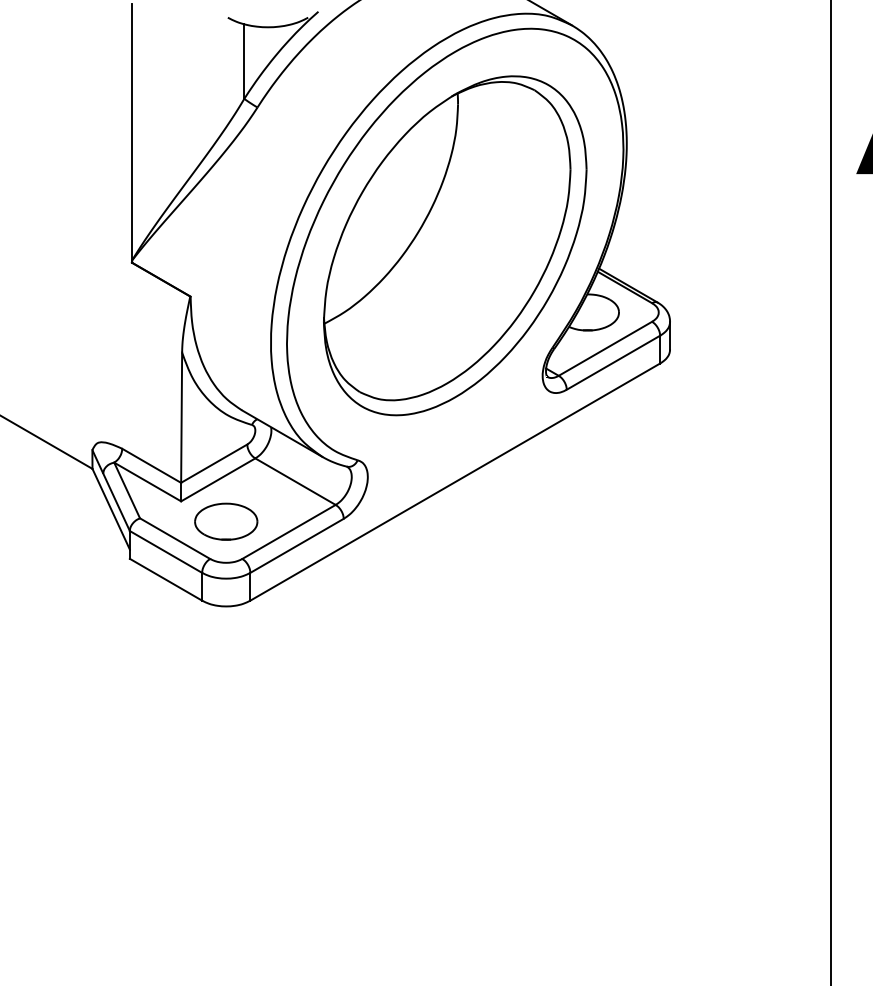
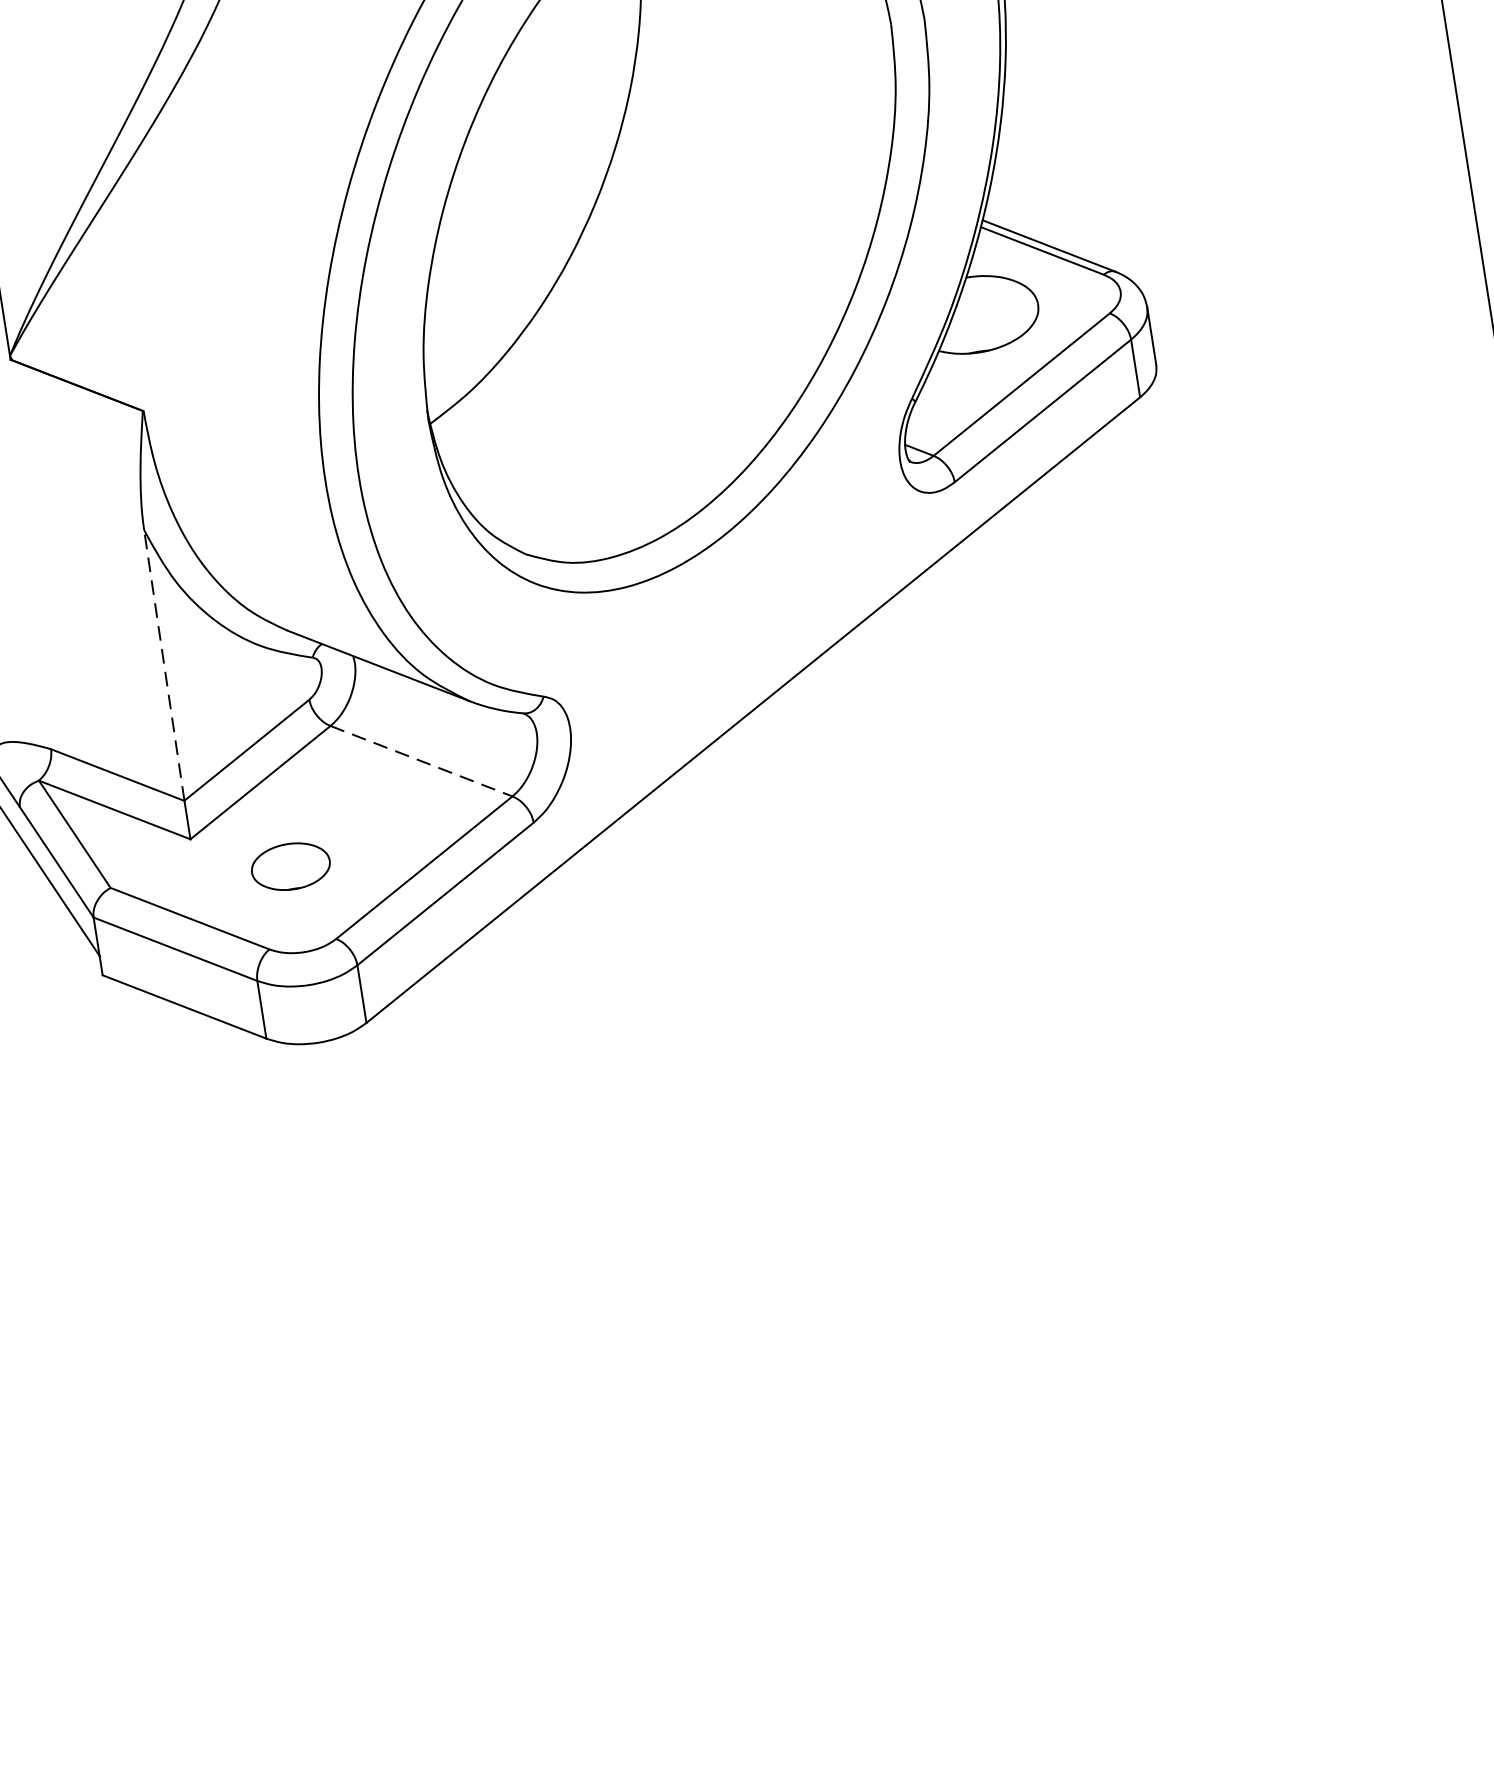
line: (181, 417) -> (163, 665), solid -> dashed
line: (295, 481) -> (421, 760), solid -> dashed
part: (226, 521) -> (291, 866), size x0.6

